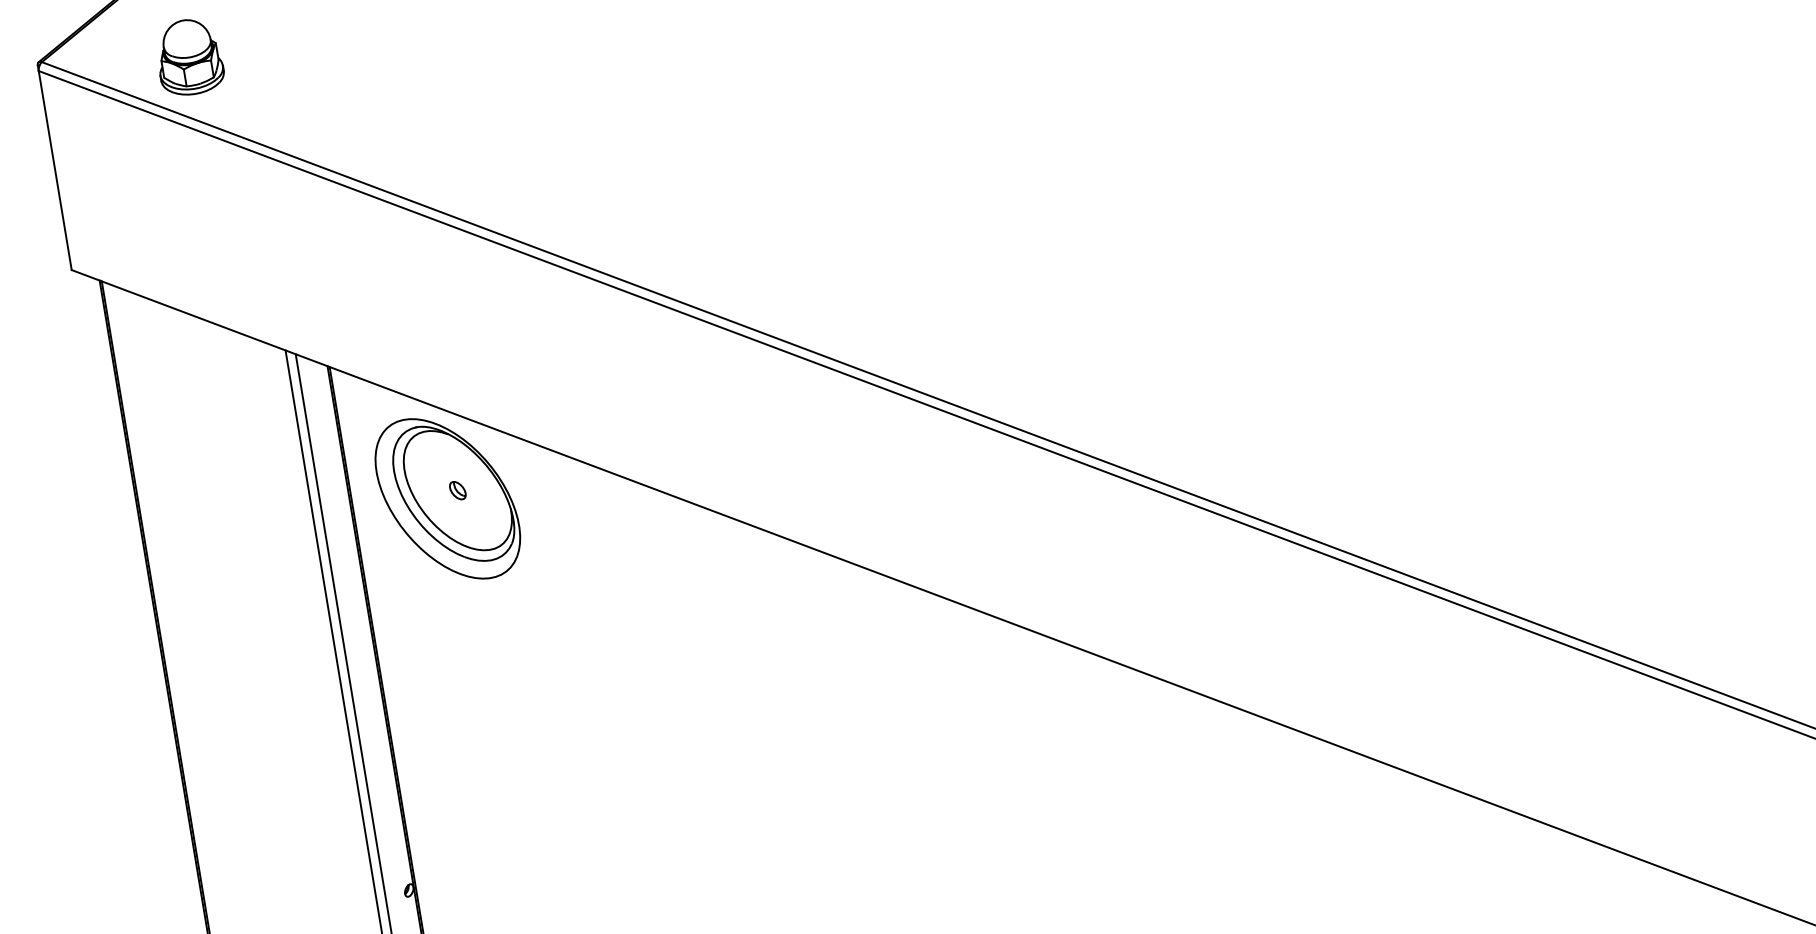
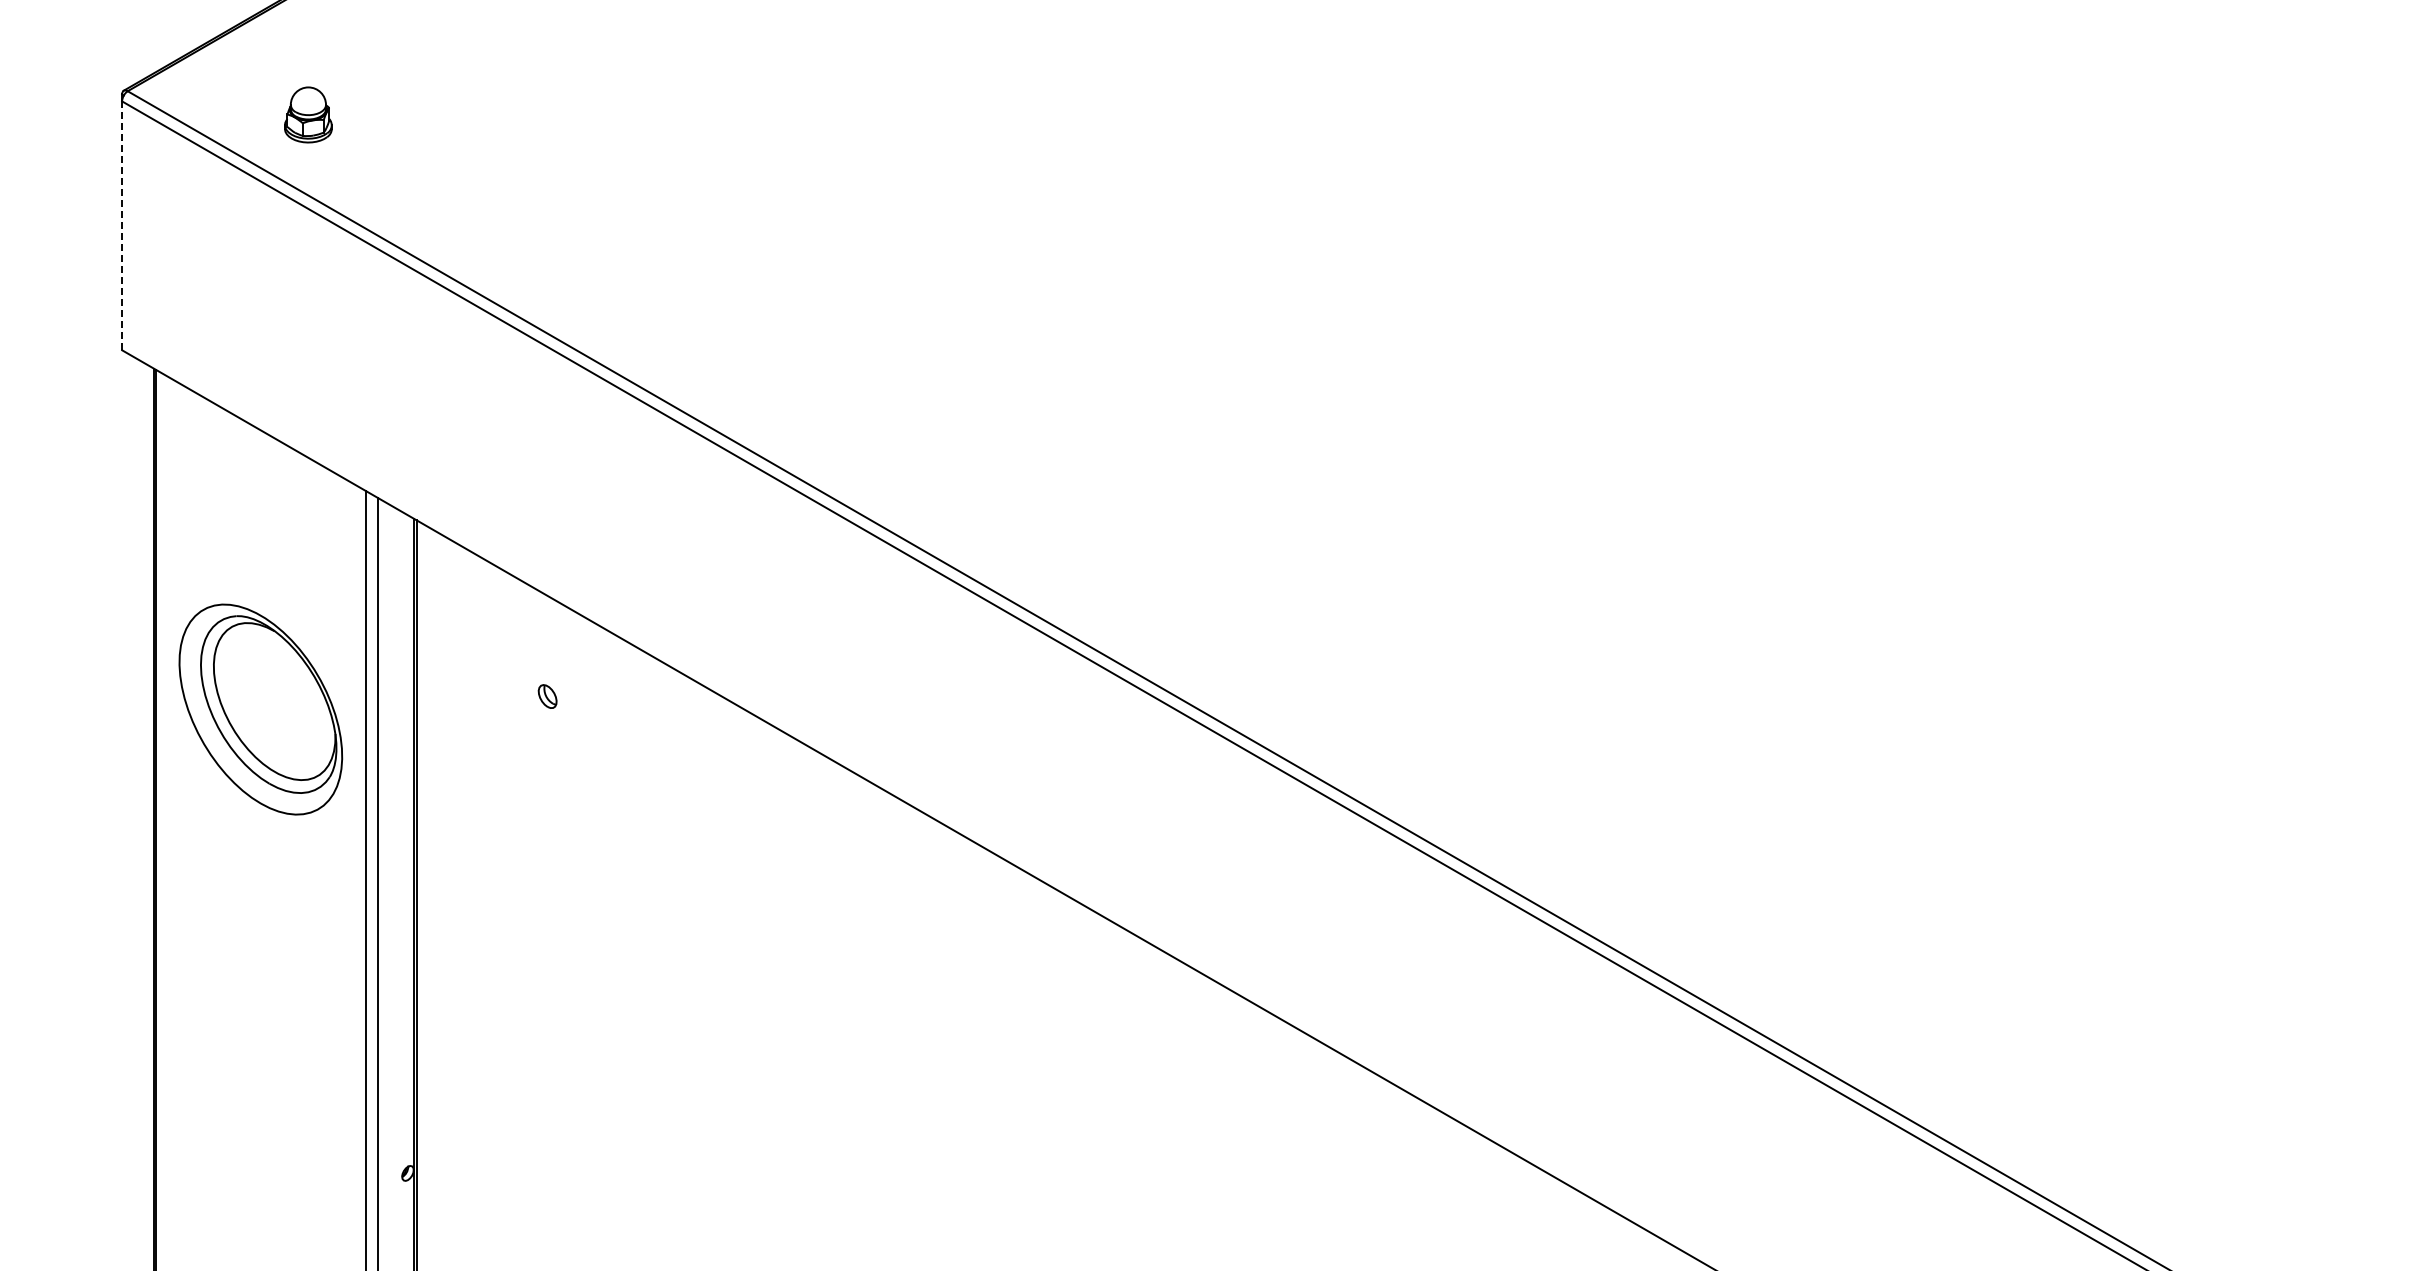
part: (189, 56) -> (308, 114), size x0.6
line: (55, 171) -> (122, 226), solid -> dashed
part: (447, 498) -> (260, 709), moved

